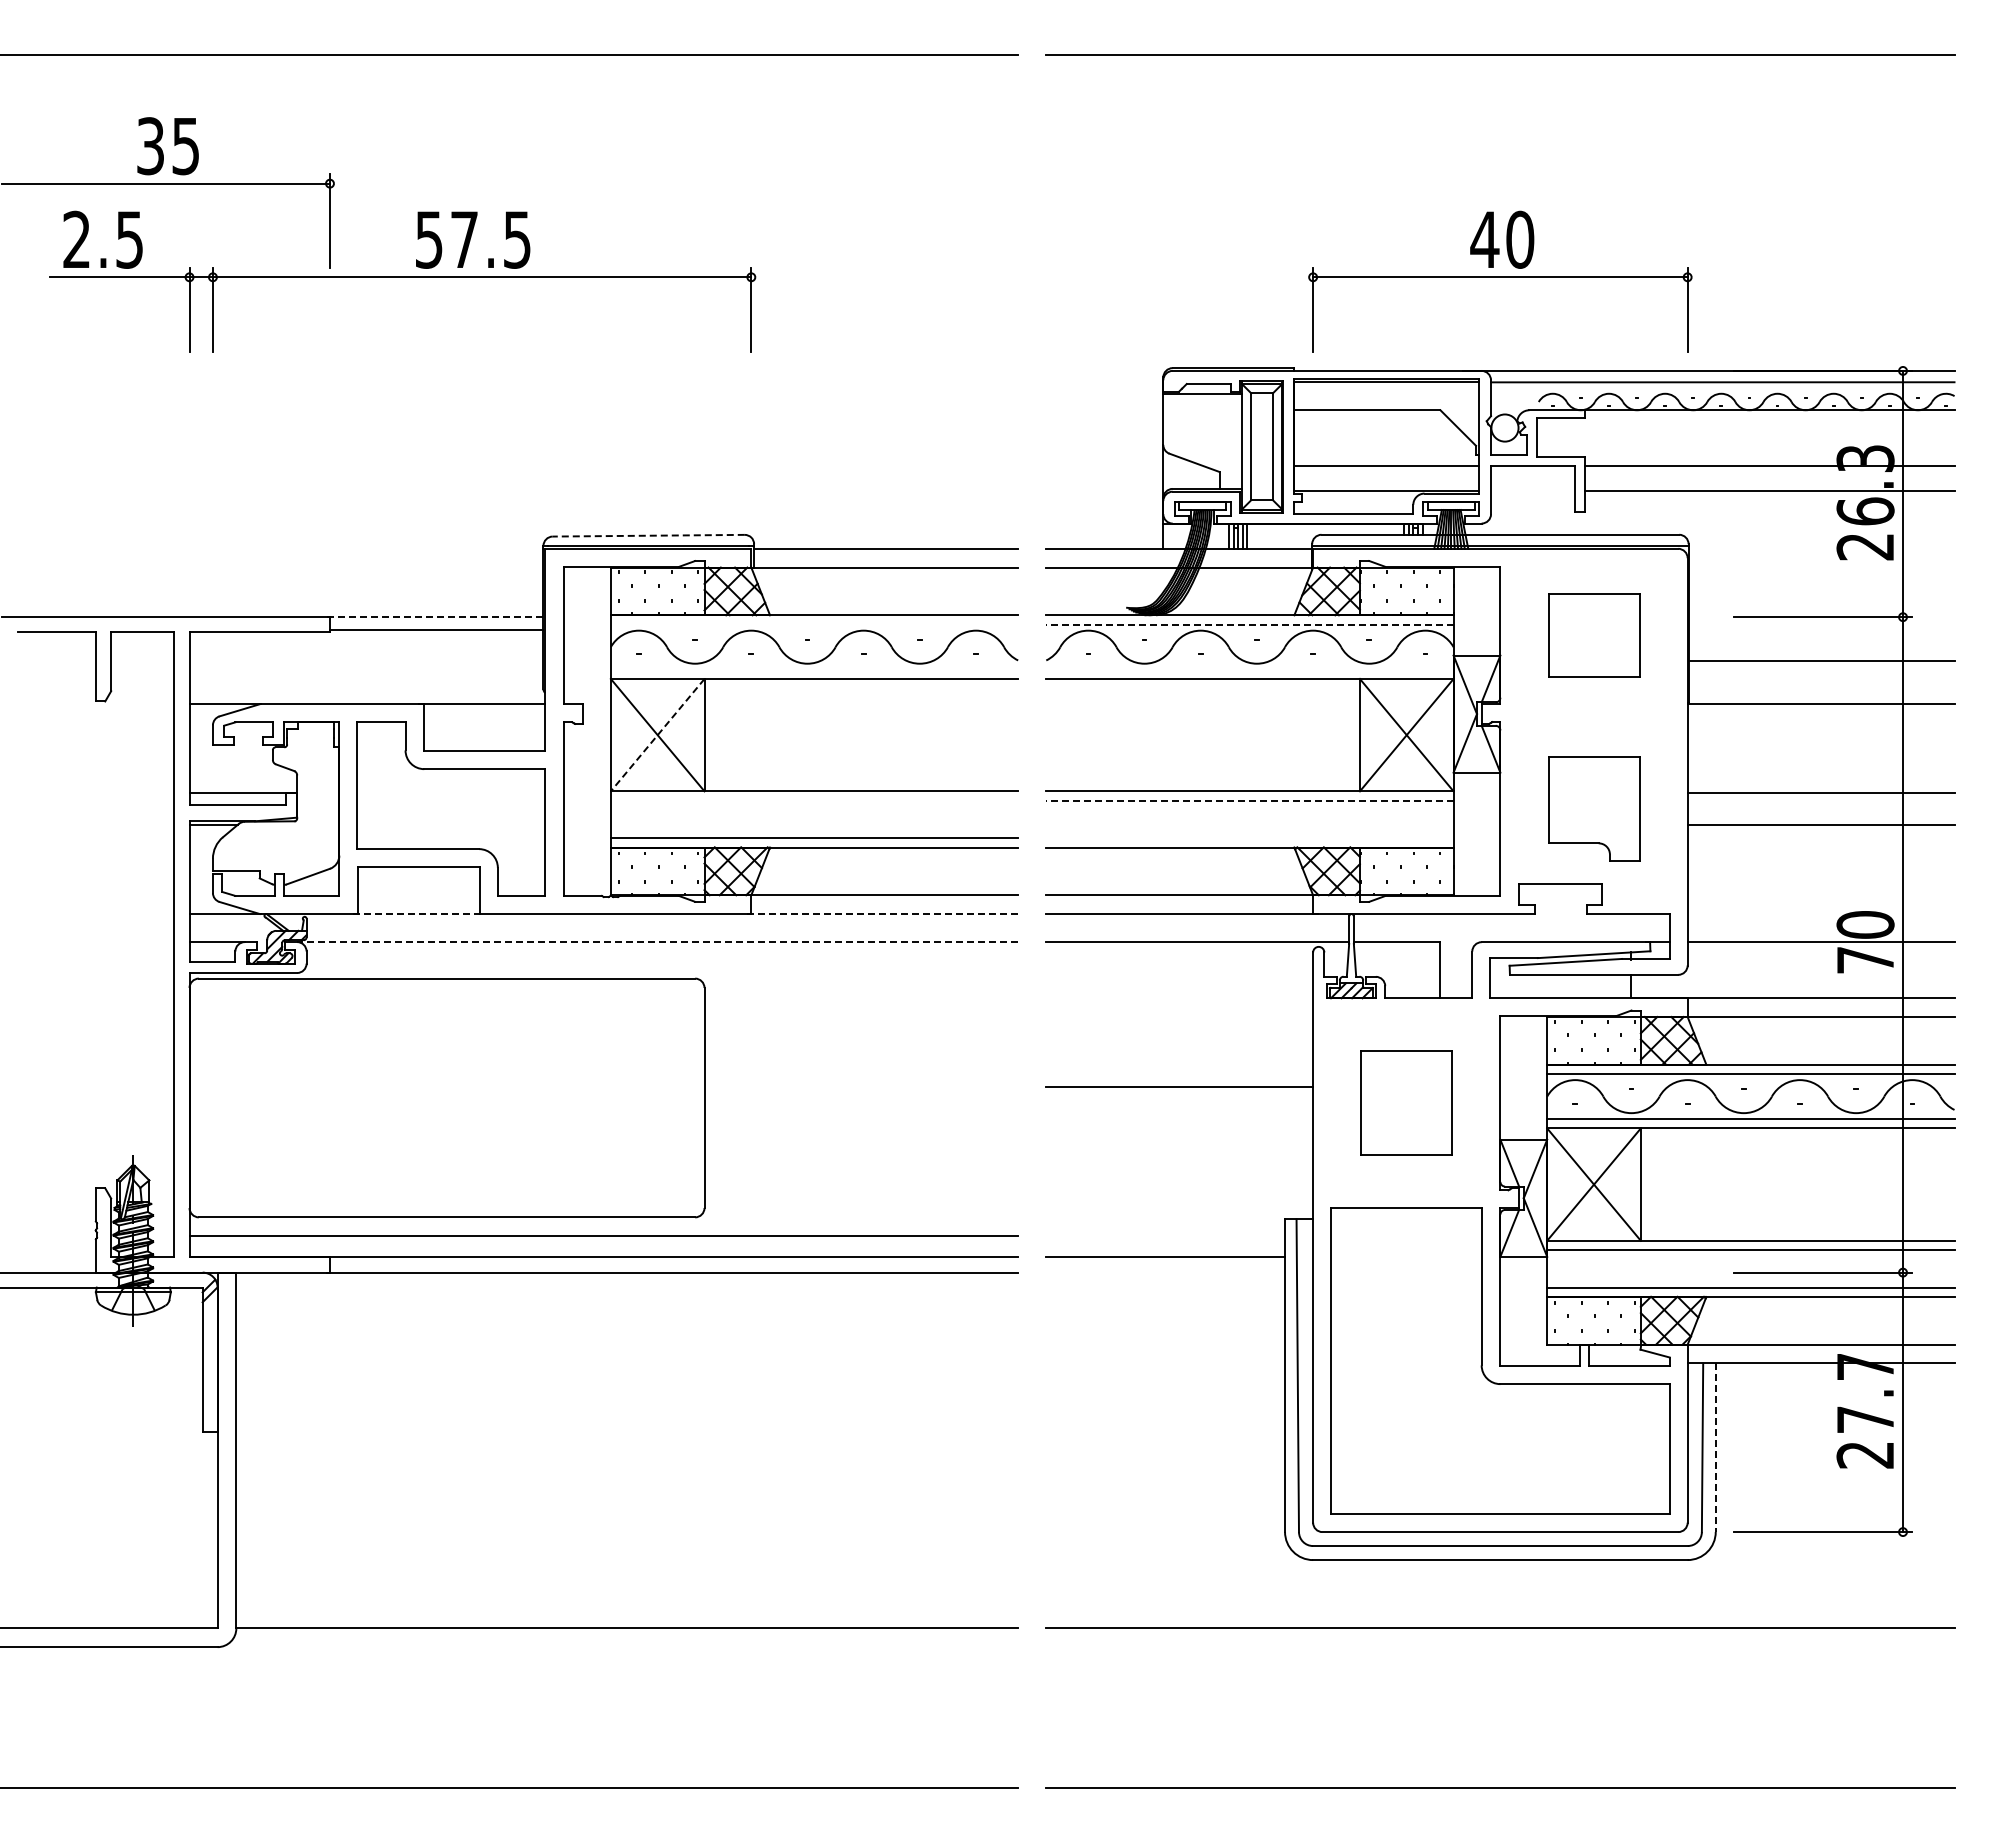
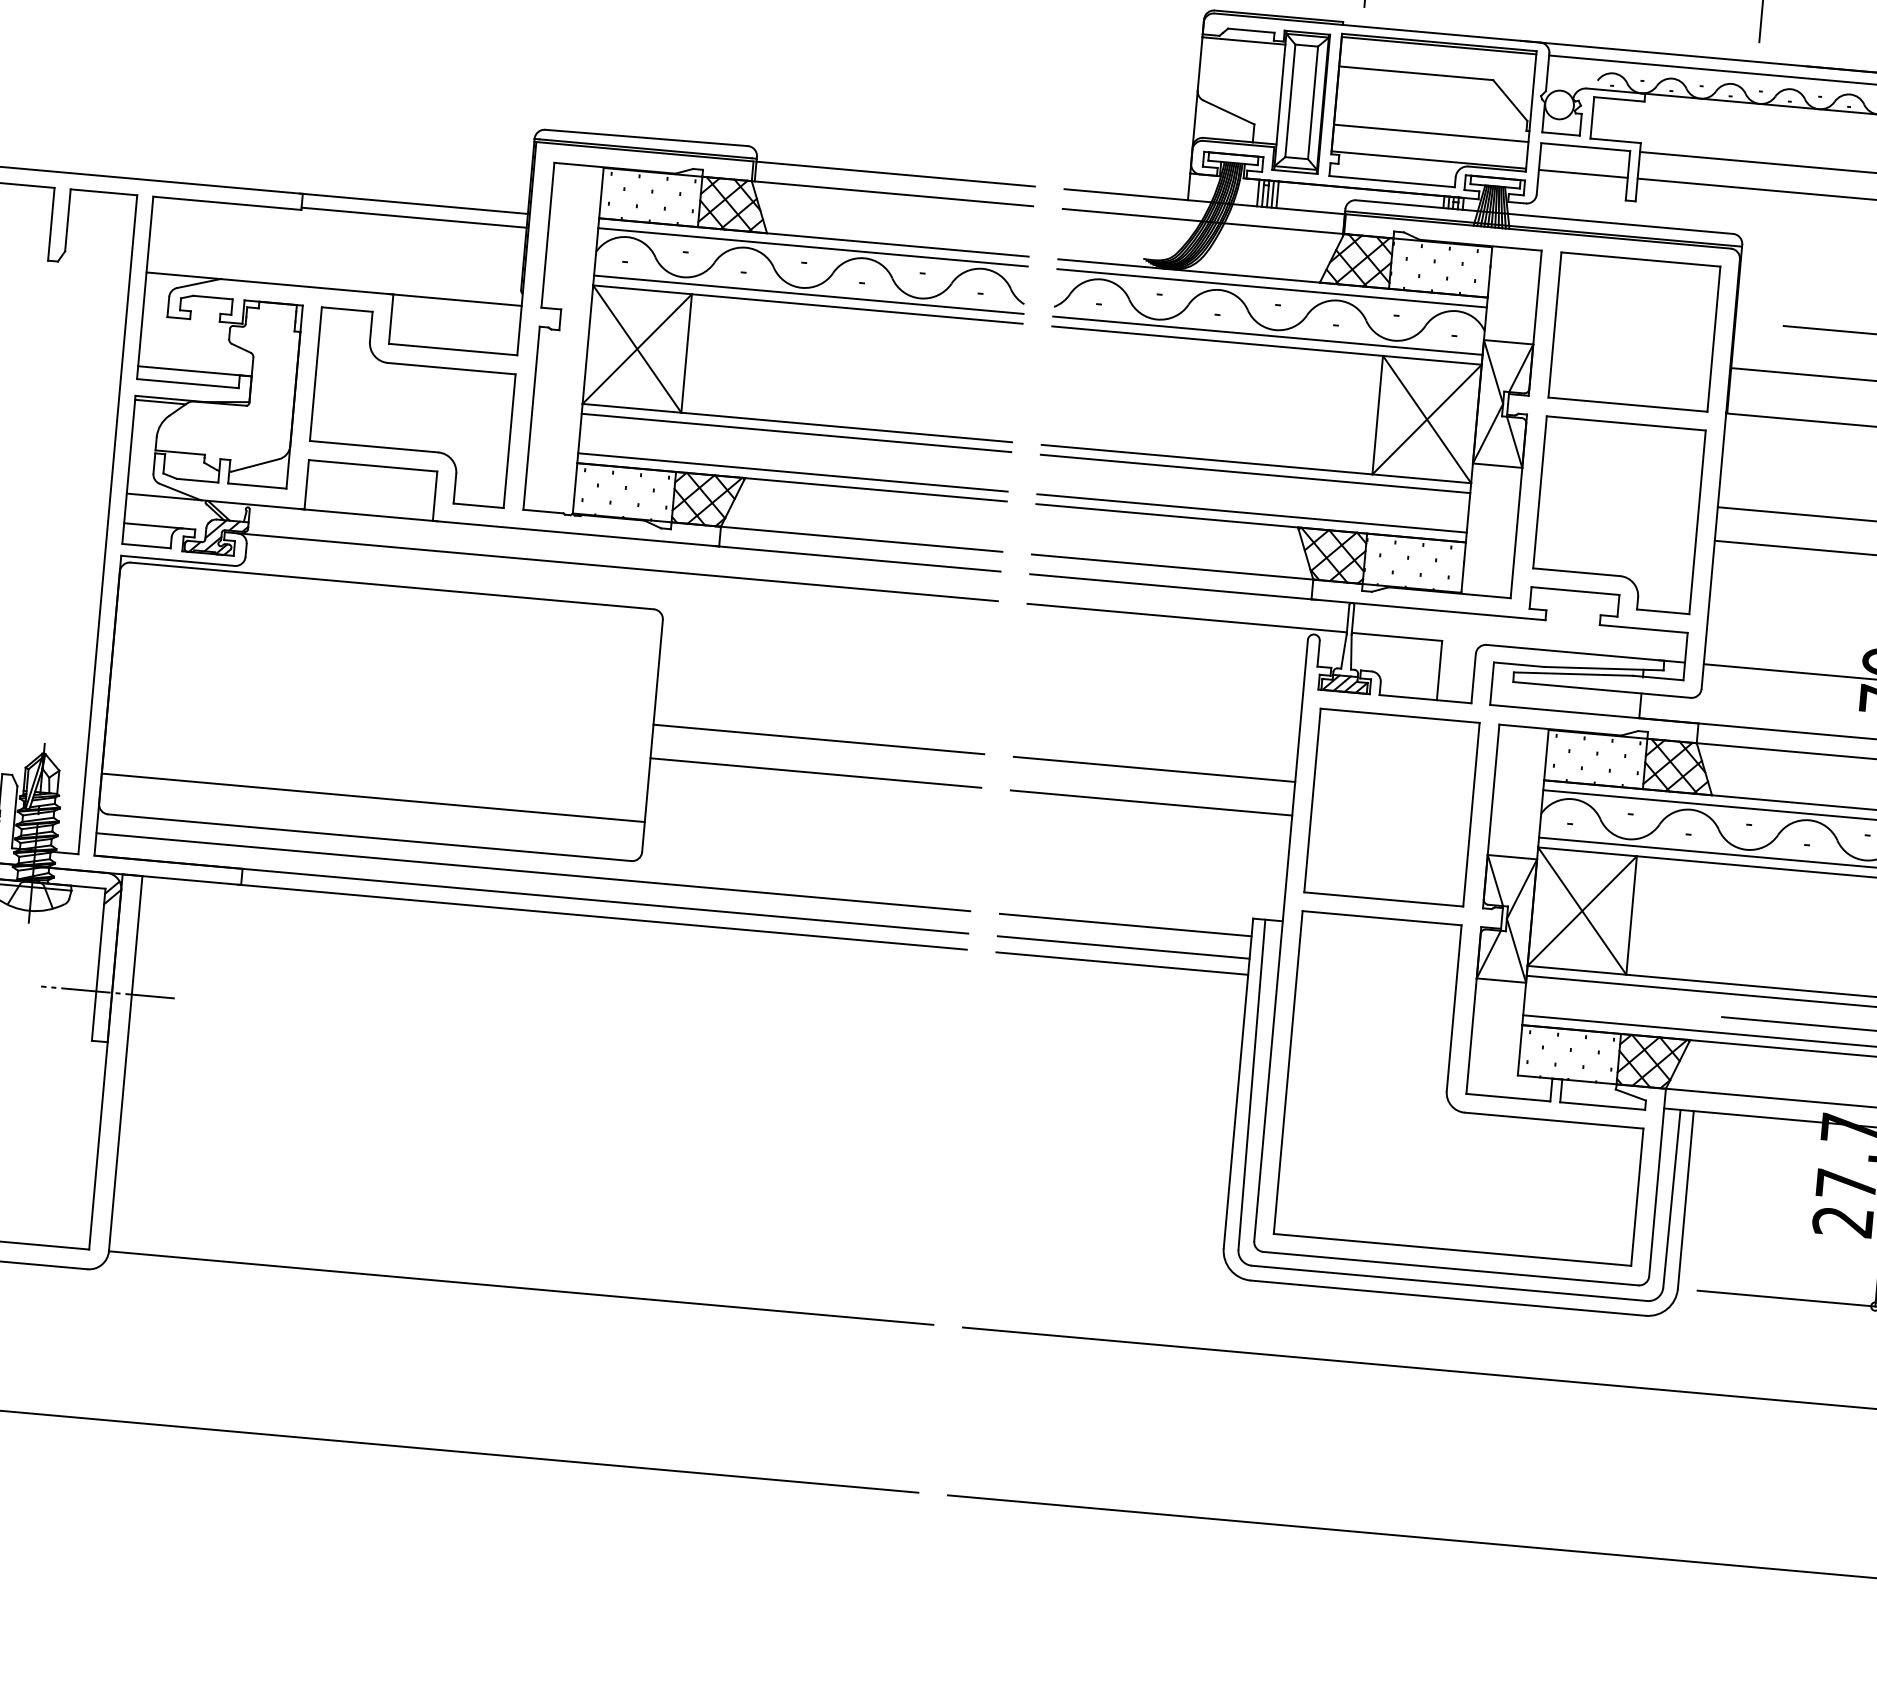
line: (1533, 490) -> (1583, 173), added
line: (648, 535) -> (646, 137), dashed -> solid
line: (435, 617) -> (414, 204), dashed -> solid
line: (814, 624) -> (813, 247), added
line: (1249, 624) -> (1271, 288), dashed -> solid
part: (1594, 635) -> (1634, 332), size x1.67
line: (814, 669) -> (808, 294), added
line: (1249, 669) -> (1267, 335), added
line: (657, 735) -> (637, 349), dashed -> solid
line: (814, 800) -> (796, 432), added
line: (1249, 800) -> (1255, 473), dashed -> solid
part: (1594, 808) -> (1618, 514), size x1.67
line: (1249, 838) -> (1251, 513), added
line: (418, 914) -> (368, 515), dashed -> solid
line: (882, 914) -> (857, 559), dashed -> solid
line: (657, 942) -> (617, 567), dashed -> solid
line: (861, 1087) -> (819, 739), added
part: (1406, 1102) -> (1392, 806), size x1.67
line: (861, 1119) -> (816, 773), added
line: (1179, 1119) -> (1151, 803), added
line: (446, 1179) -> (372, 797), added
line: (1165, 1236) -> (1125, 925), added
line: (1165, 1272) -> (1122, 963), added
line: (213, 1384) -> (107, 991), added
line: (1715, 1448) -> (1685, 1200), dashed -> solid

